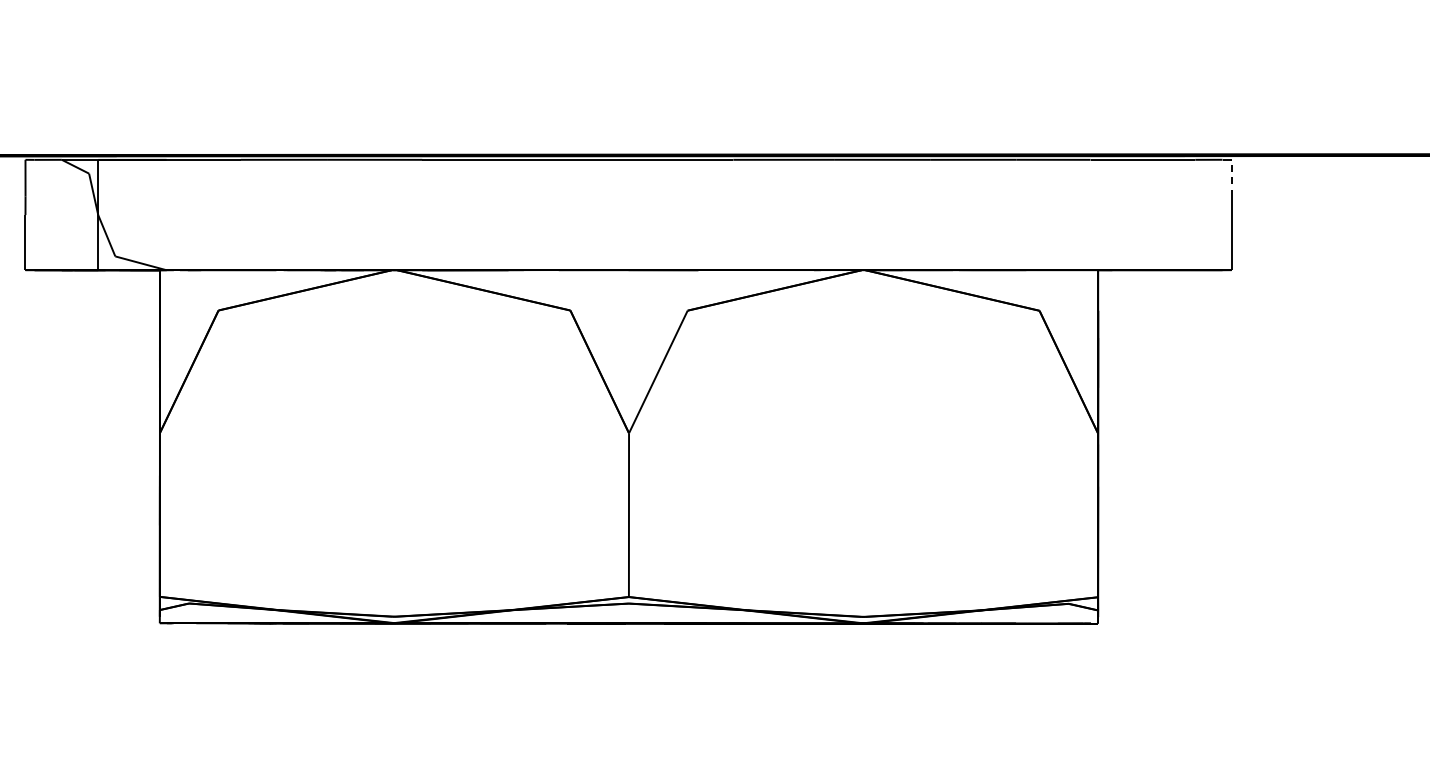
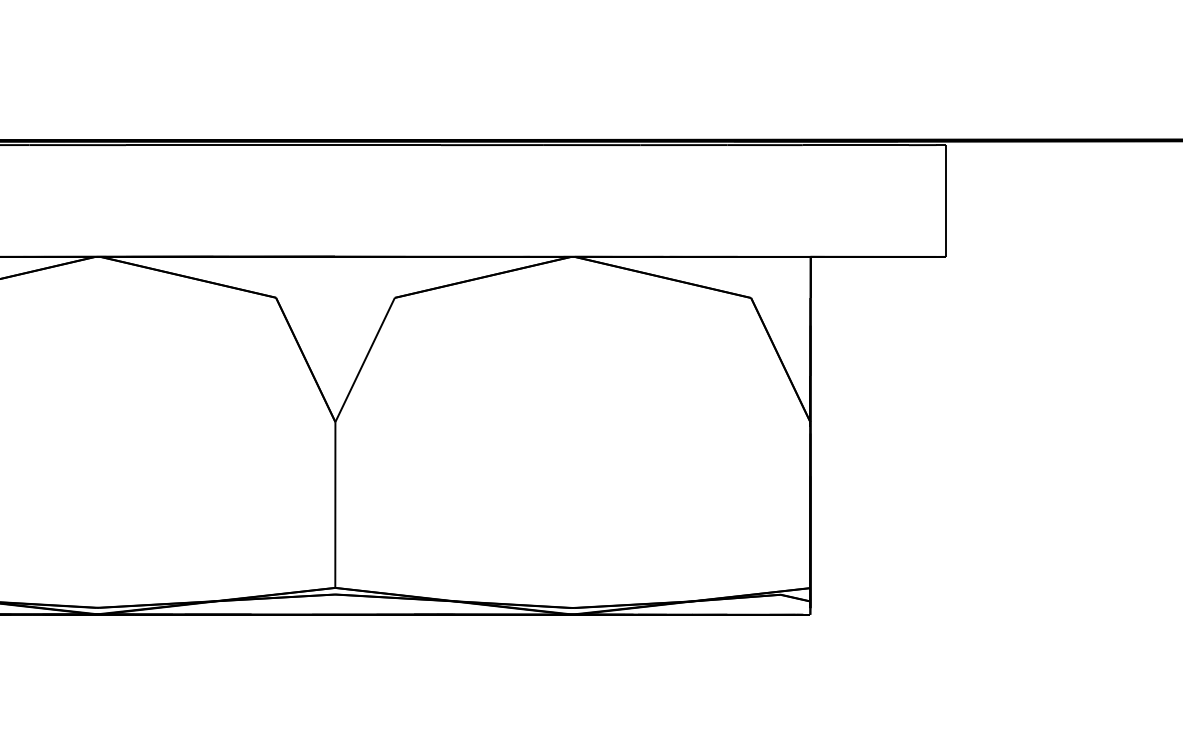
line: (1231, 177) -> (945, 163), dashed -> solid

